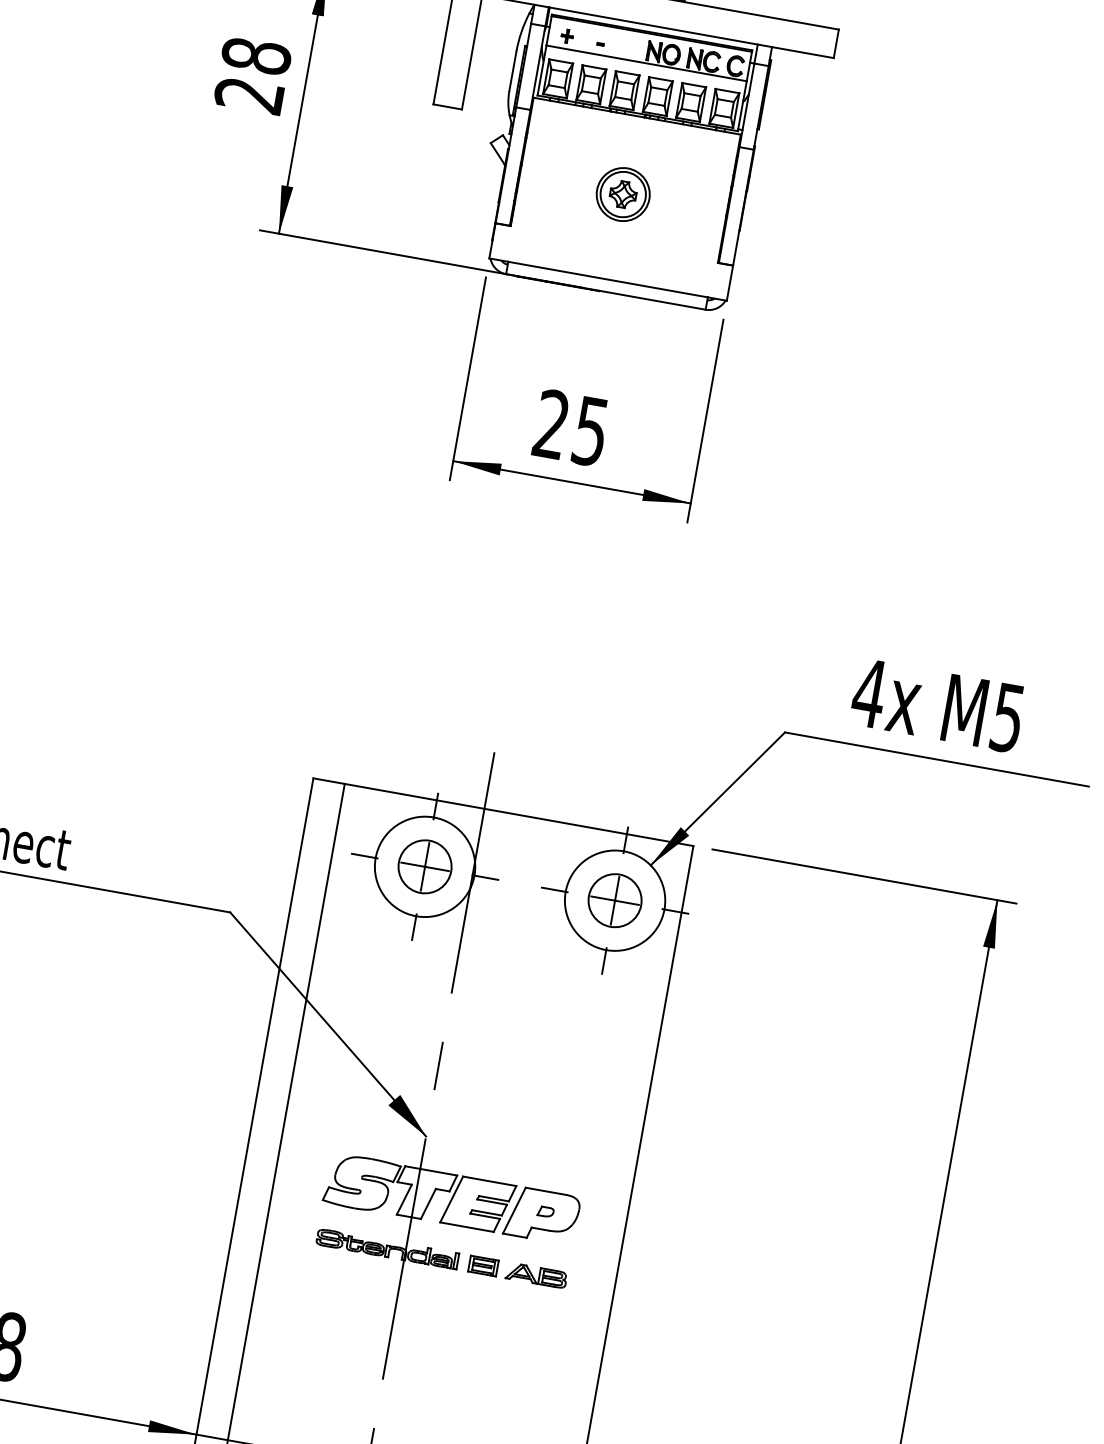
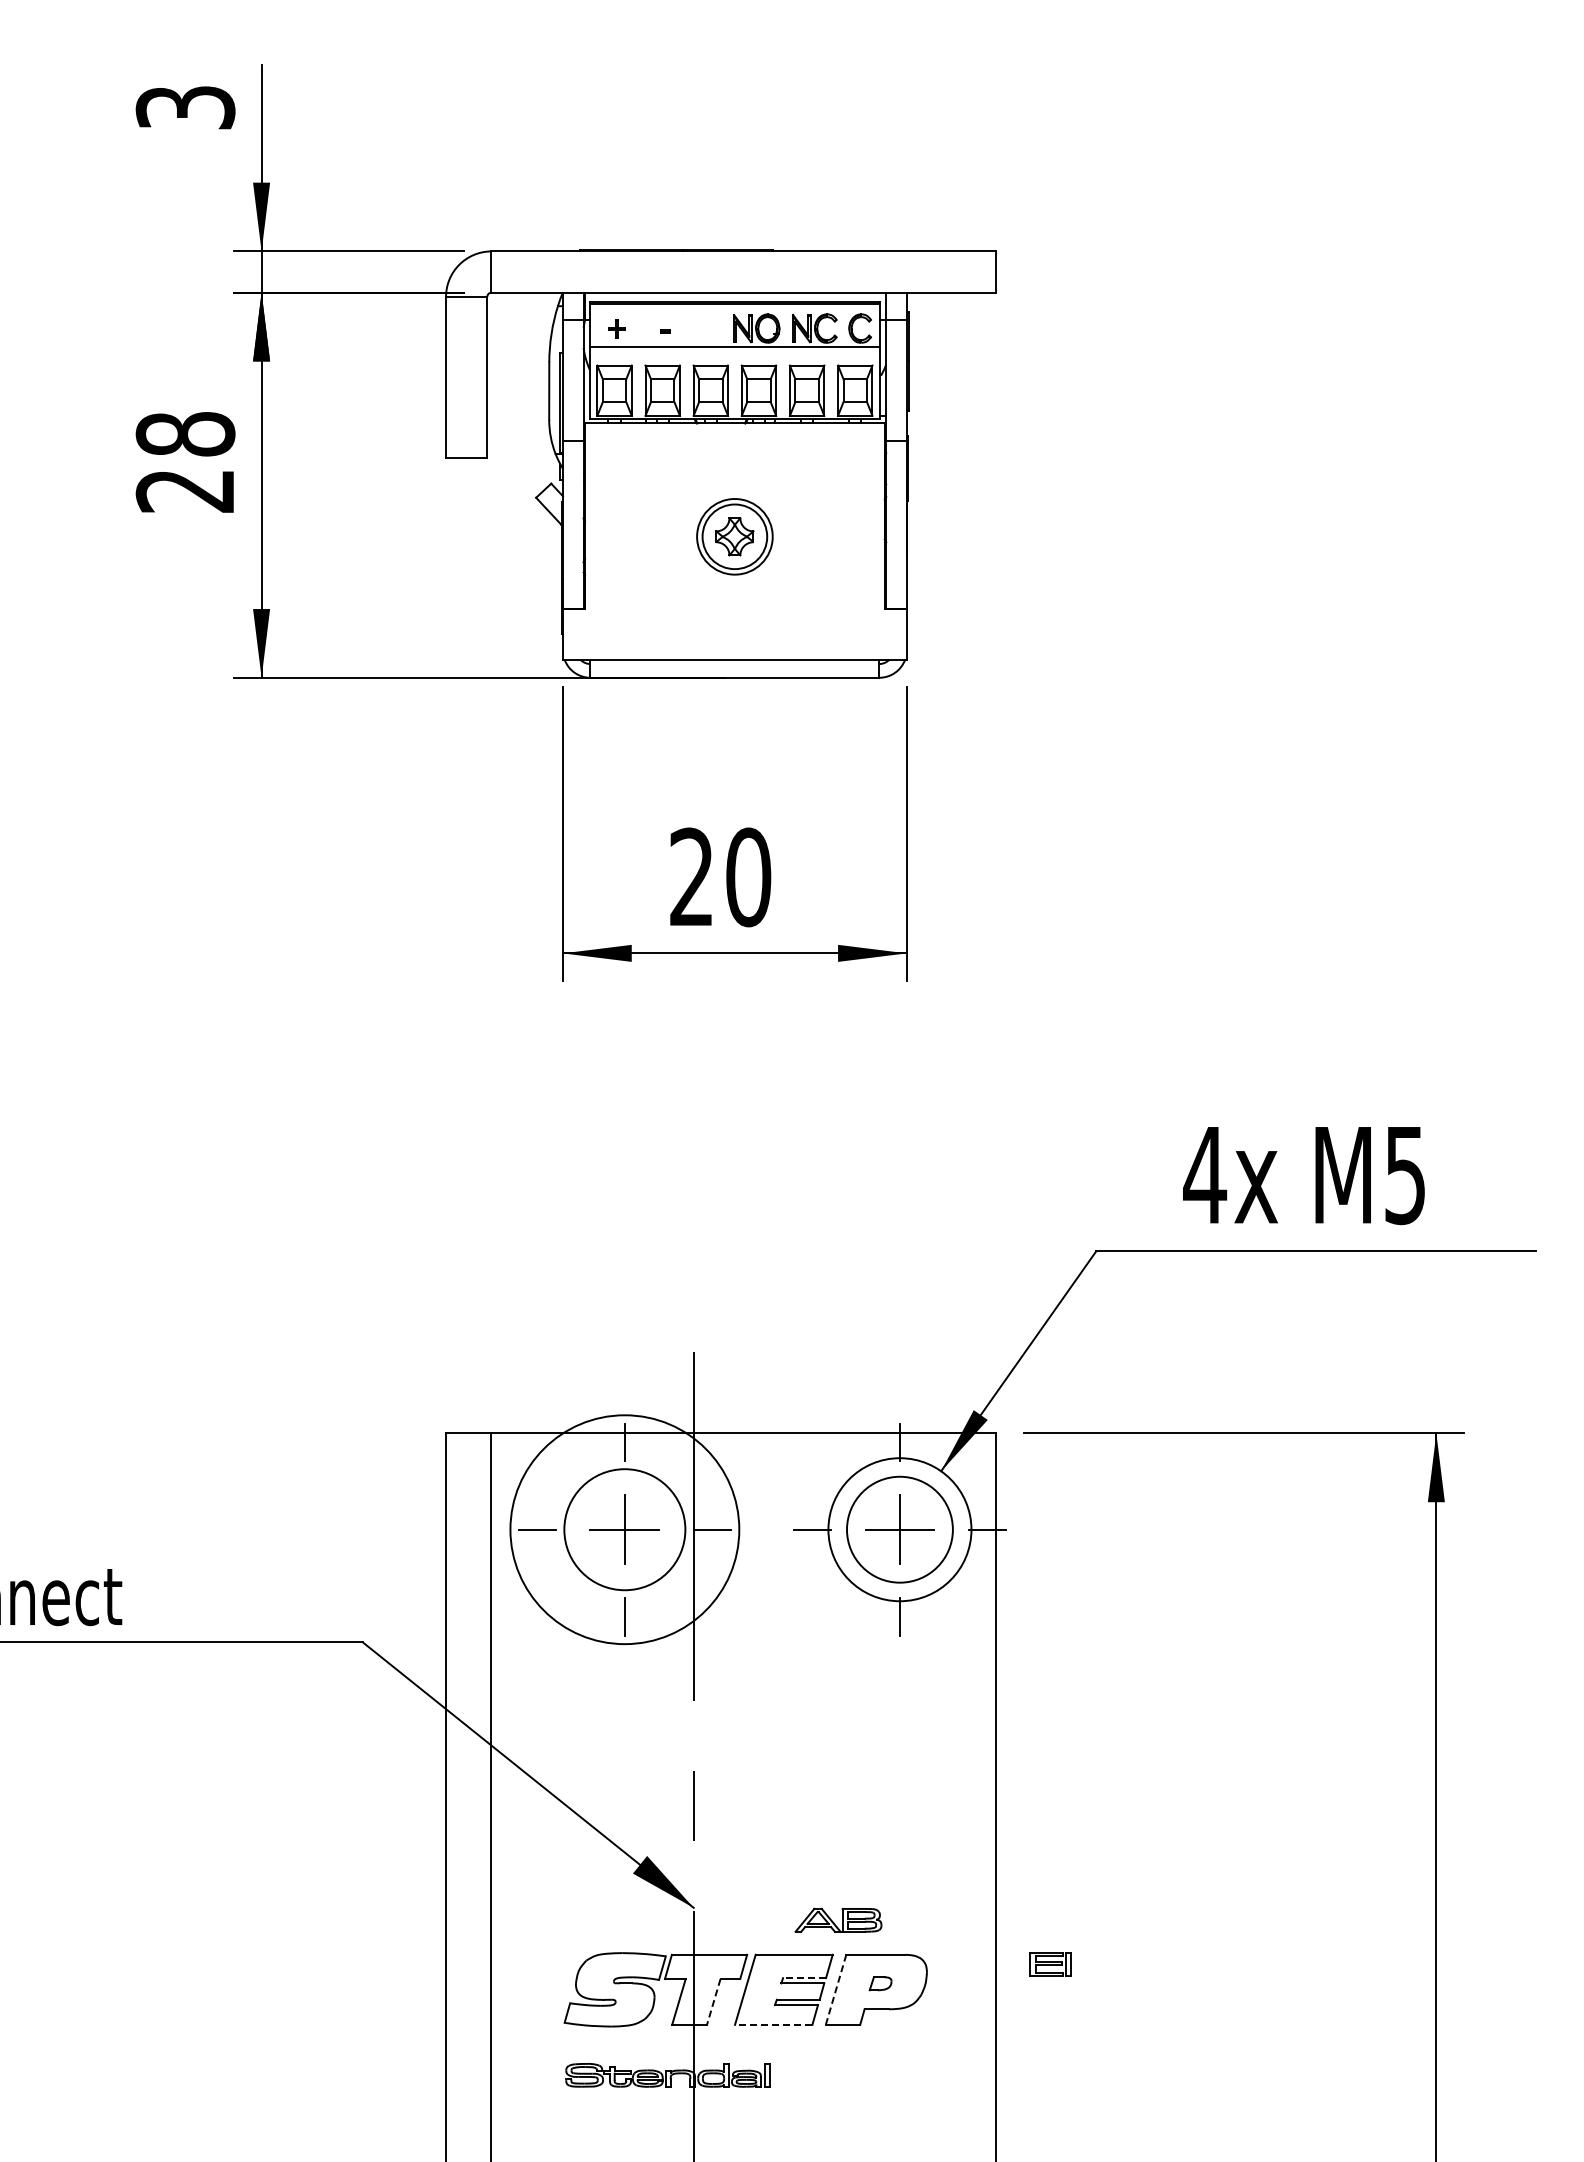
text: (590, 431) -> (748, 877), 25 -> 20
circle: (424, 866) -> (624, 1529), size x1.6
circle: (424, 866) -> (624, 1529), size x1.6
circle: (614, 900) -> (899, 1529), size x1.4
line: (493, 1198) -> (804, 1978), solid -> dashed
line: (428, 1203) -> (713, 2001), solid -> dashed
line: (514, 1210) -> (836, 1989), solid -> dashed
line: (466, 1226) -> (773, 2024), solid -> dashed
part: (483, 1266) -> (1050, 1964), moved
part: (536, 1274) -> (838, 1919), moved

